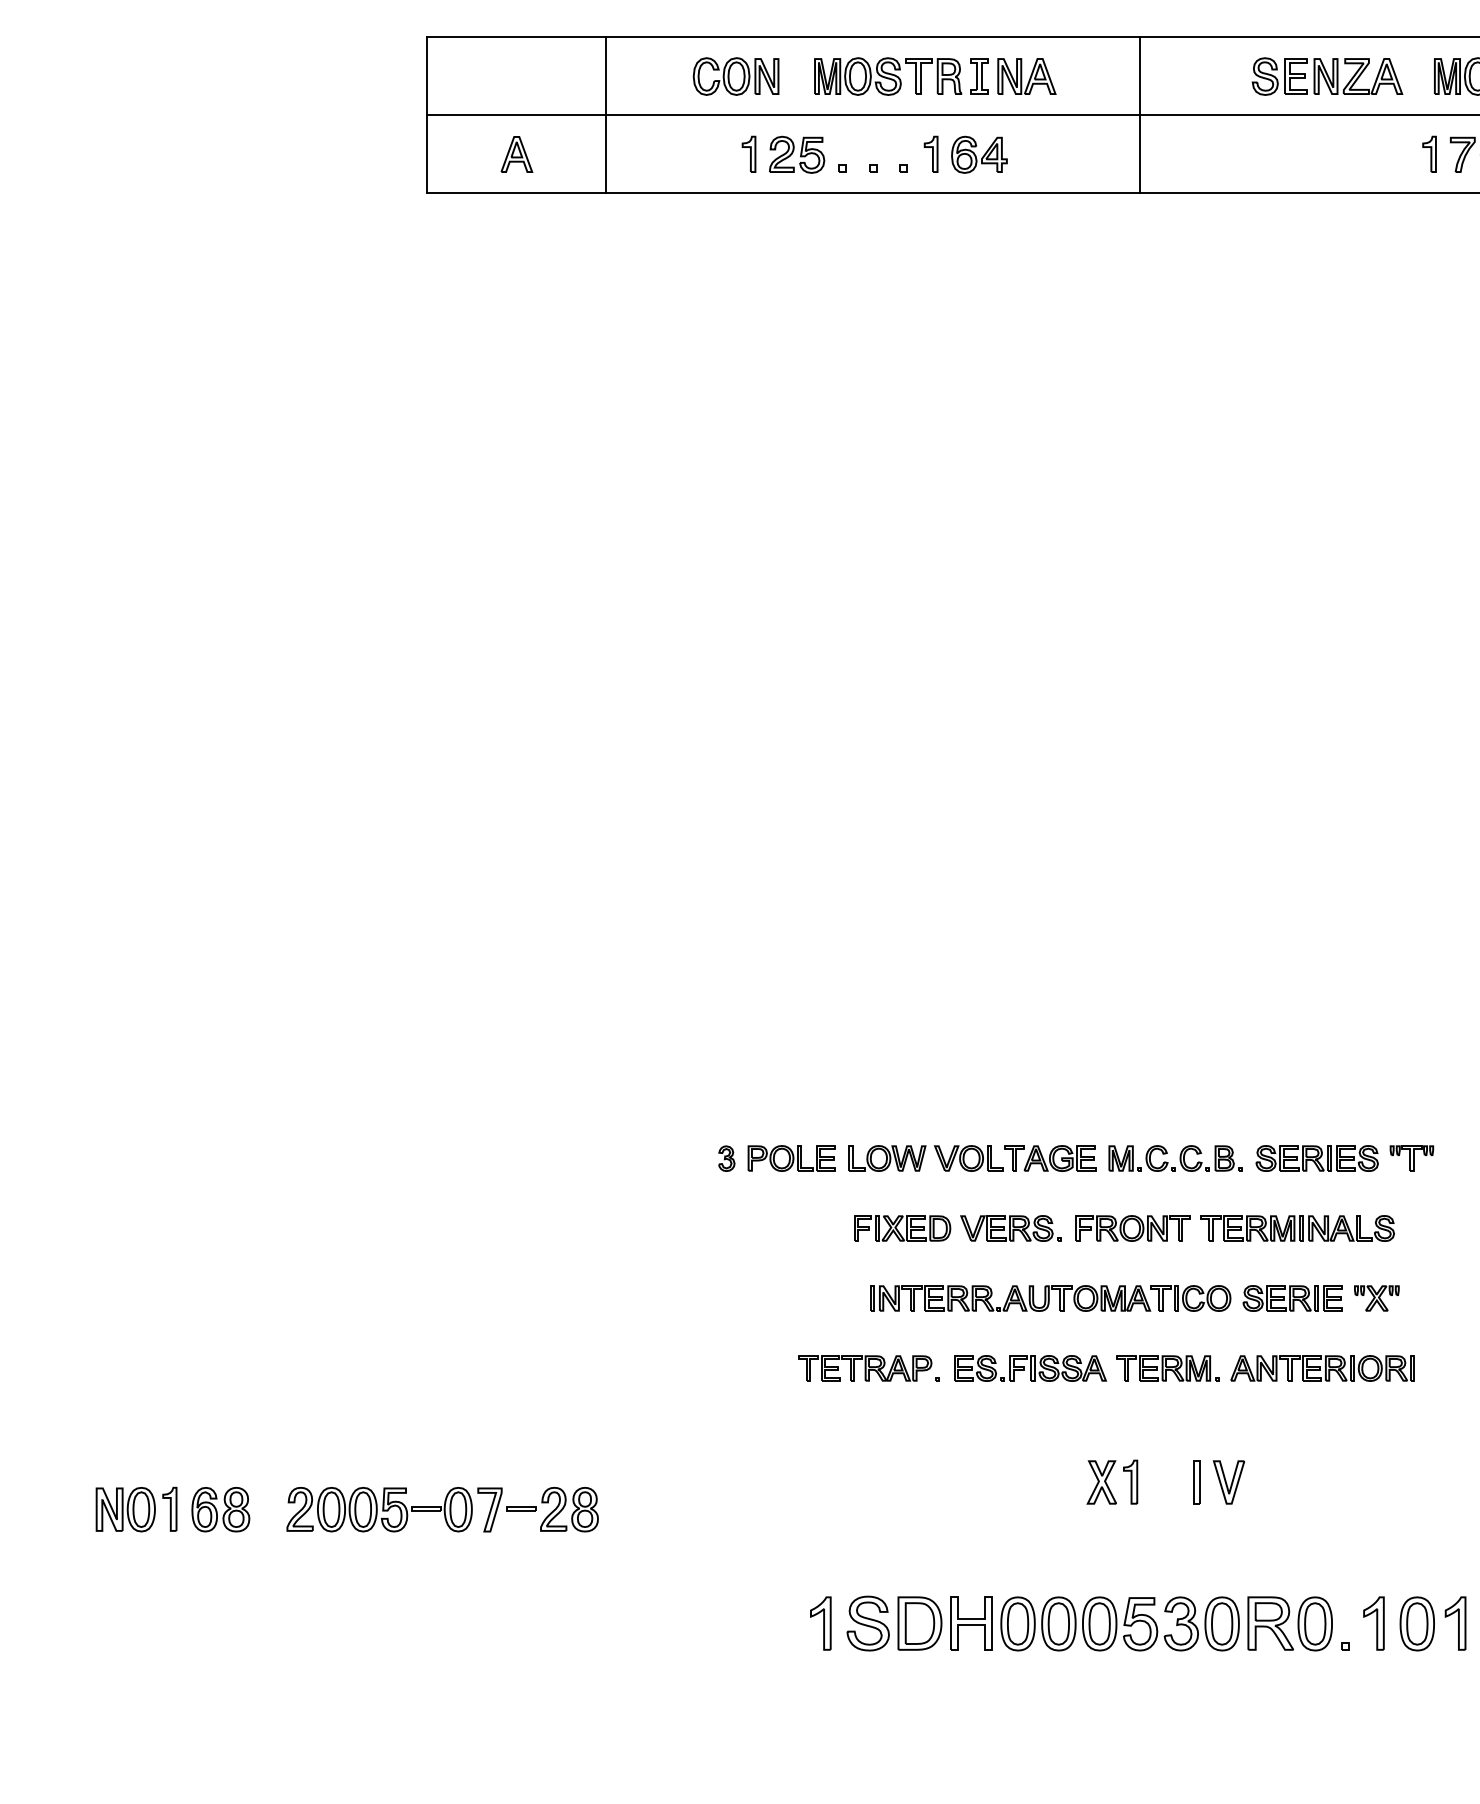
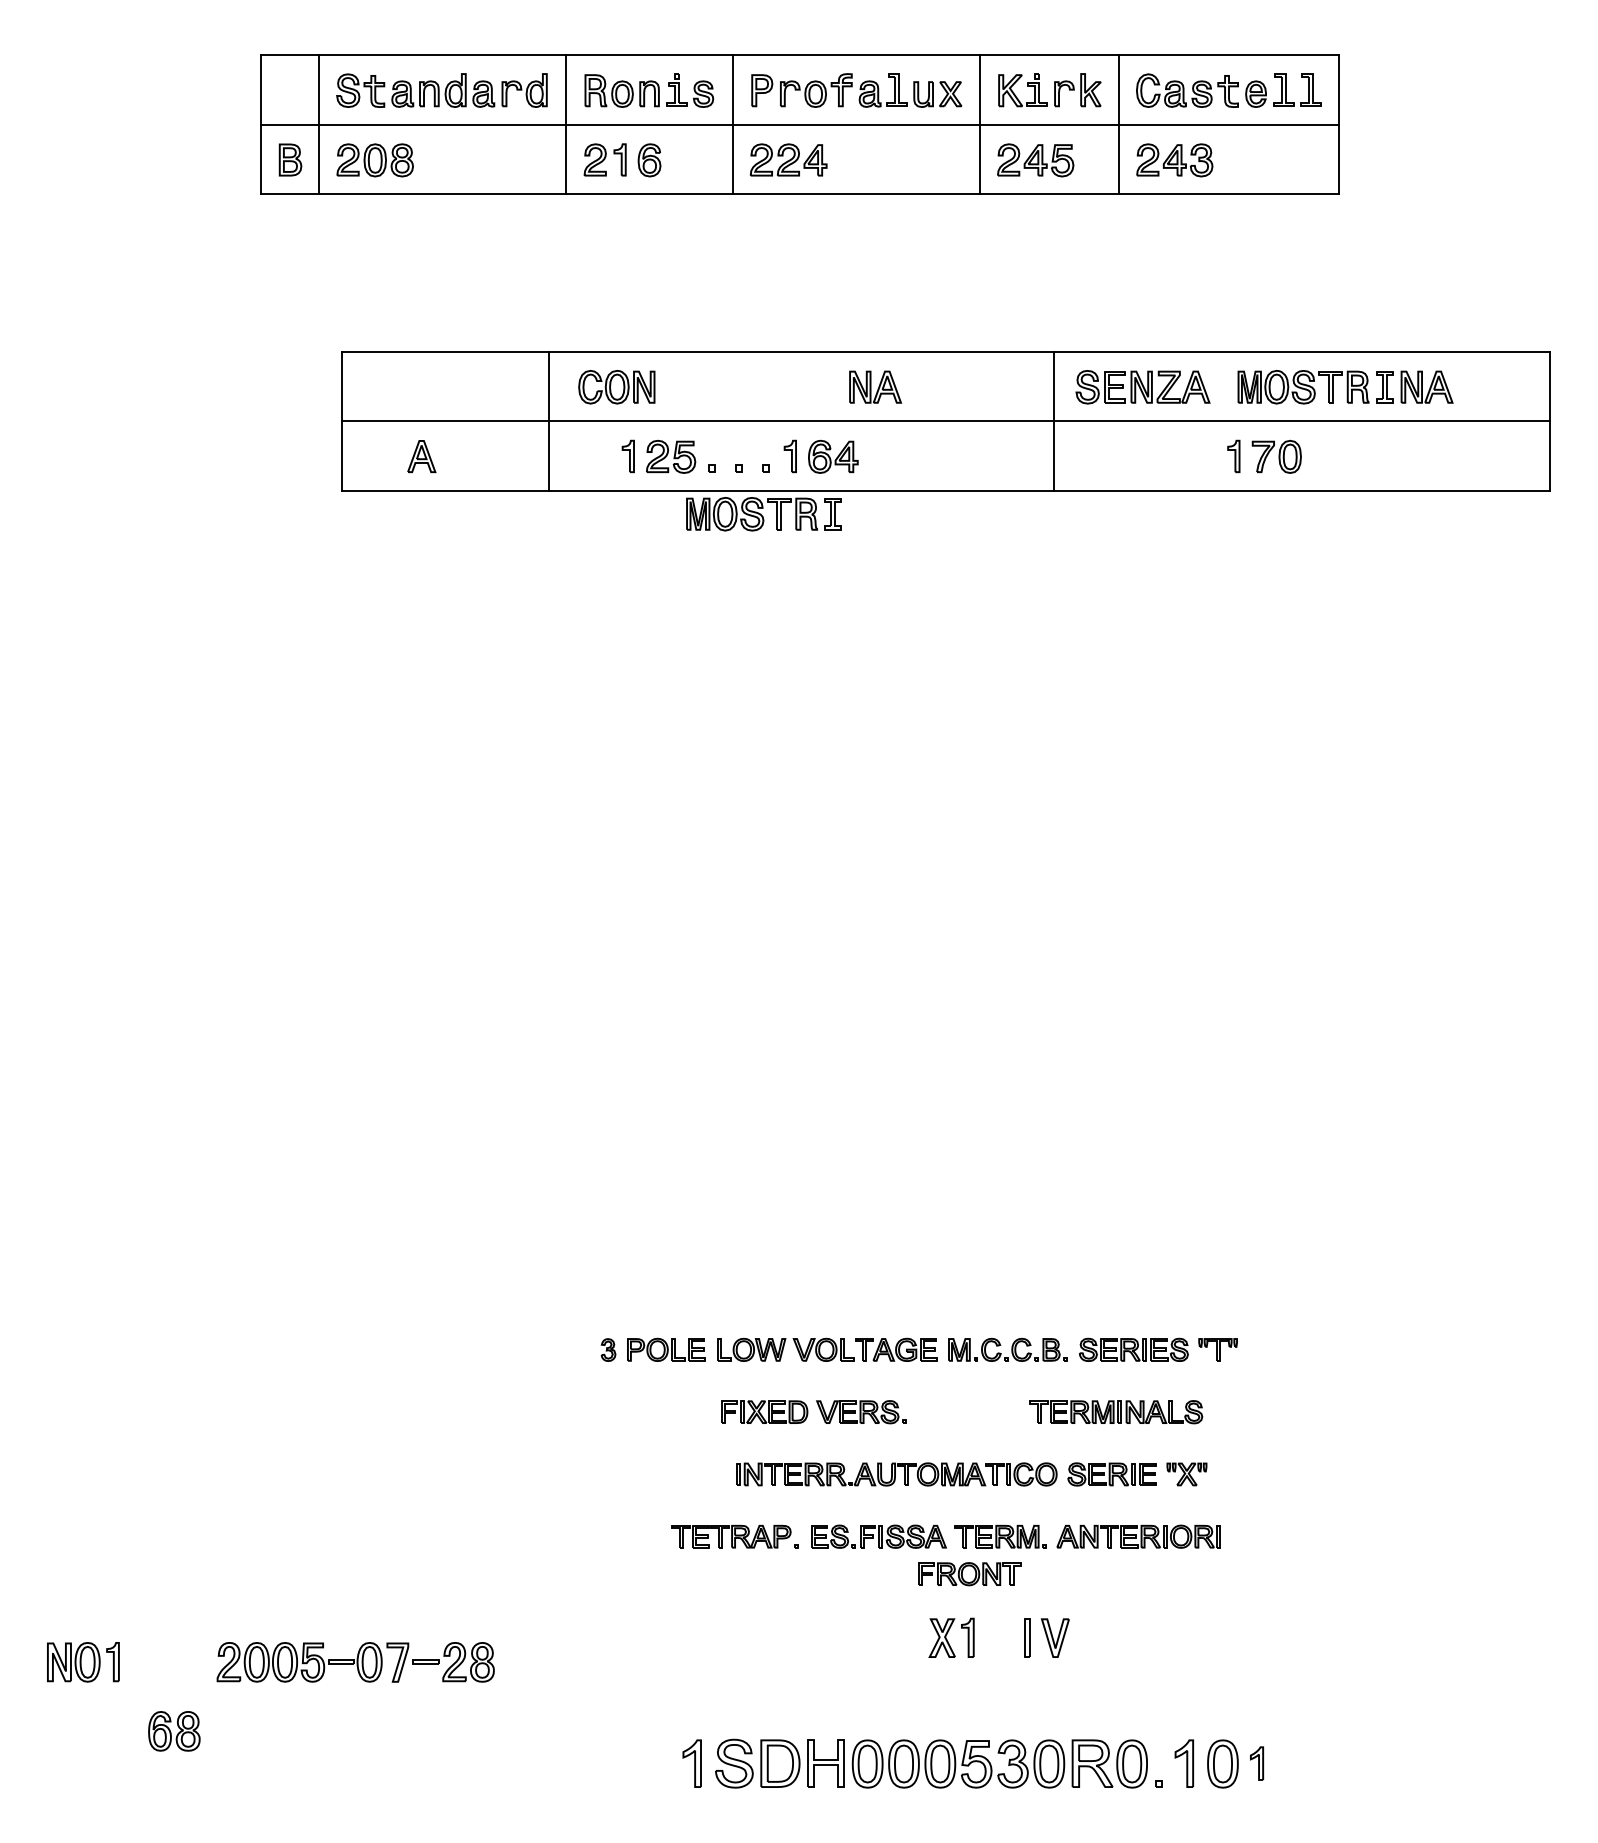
part: (900, 76) -> (763, 514), moved
line: (606, 113) -> (549, 420), moved
line: (1140, 113) -> (1054, 420), moved
part: (1132, 1228) -> (969, 1574), moved
part: (220, 1509) -> (174, 1731), moved
part: (1455, 1623) -> (1256, 1763), size x0.7

